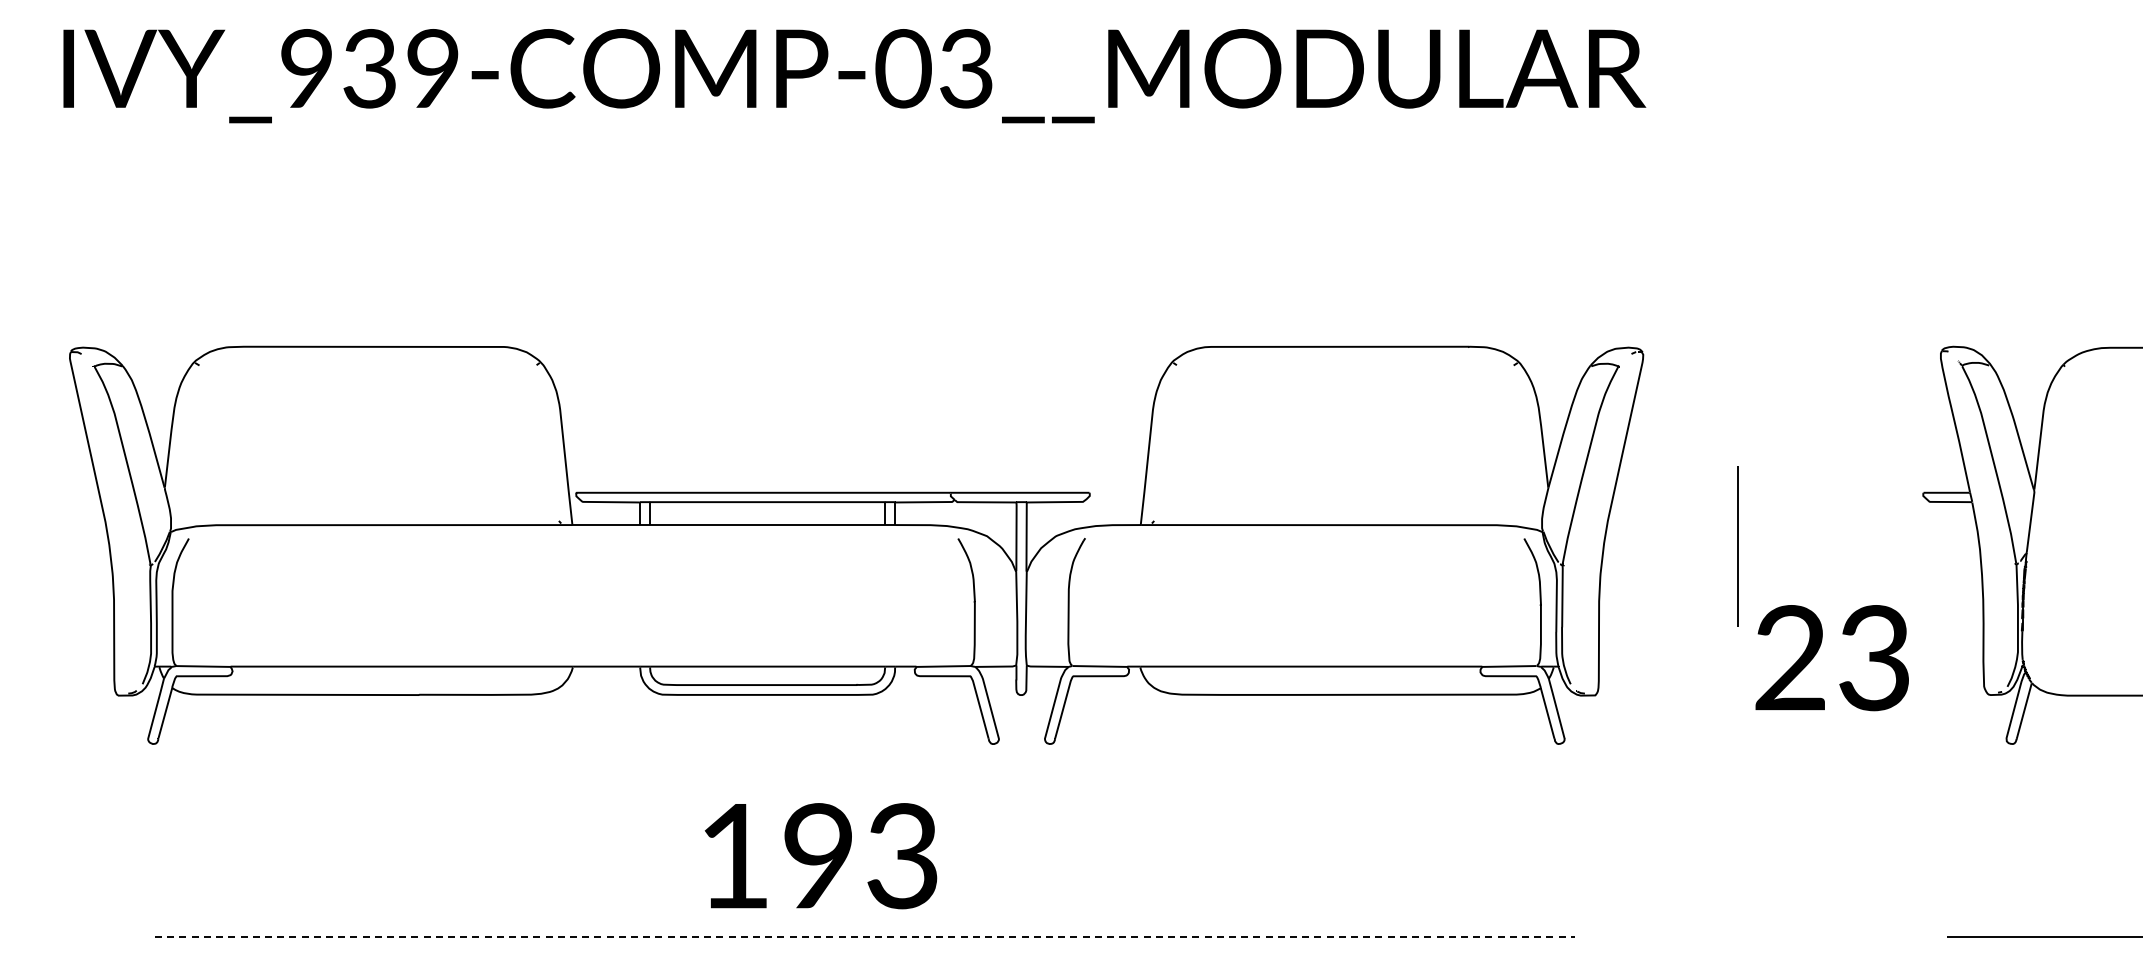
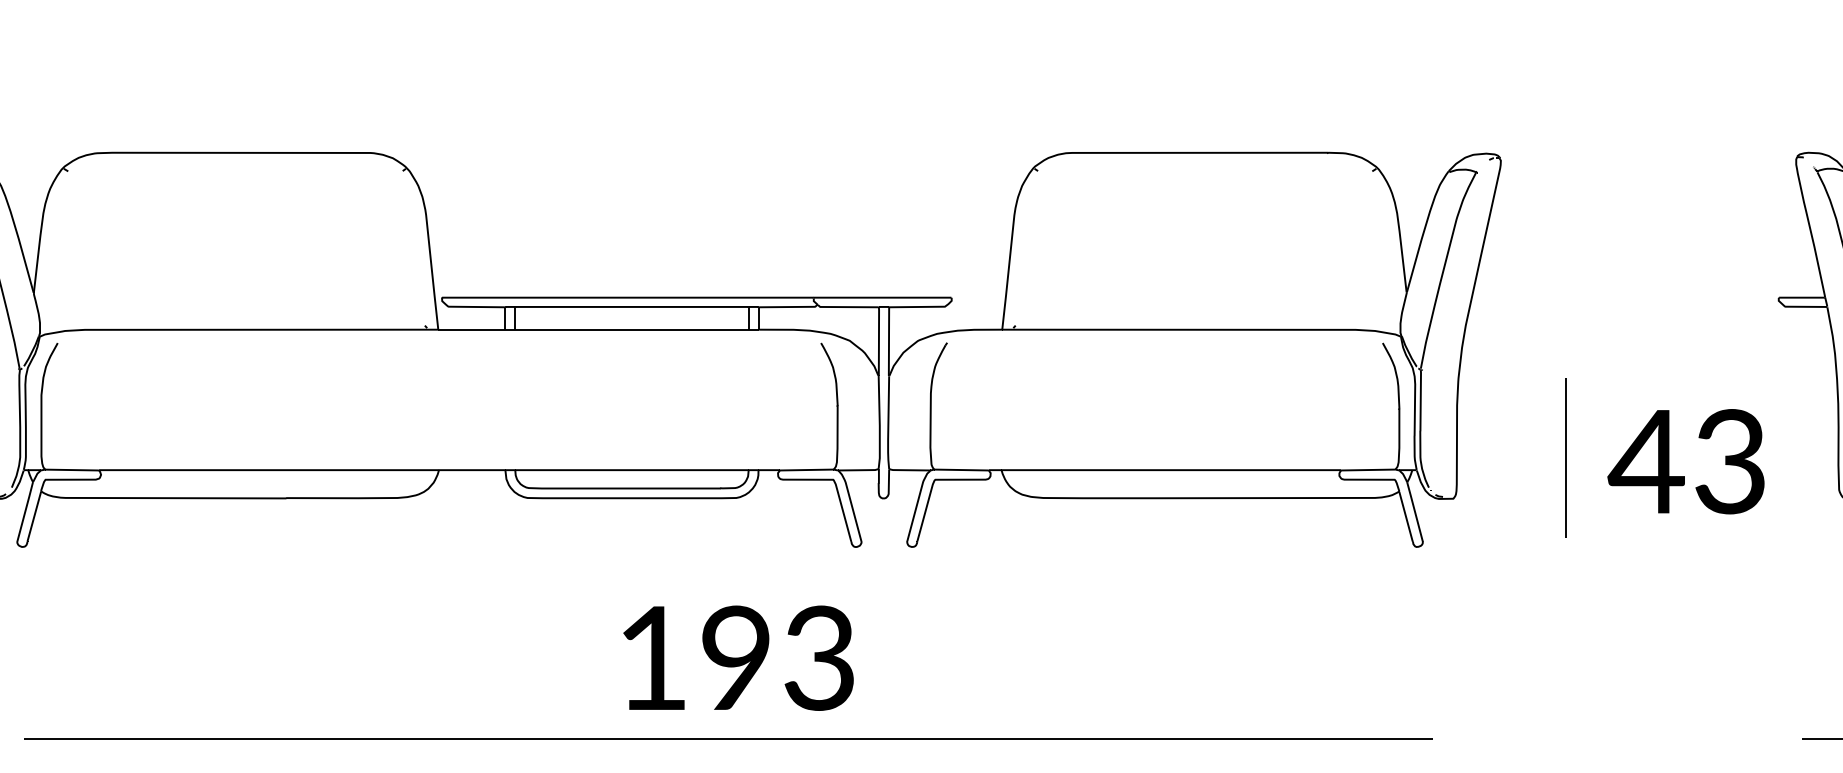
line: (1737, 546) -> (1565, 458), moved
text: (1789, 657) -> (1646, 461), 23 -> 43
text: (820, 856) -> (738, 658), moved
line: (865, 937) -> (729, 738), dashed -> solid

